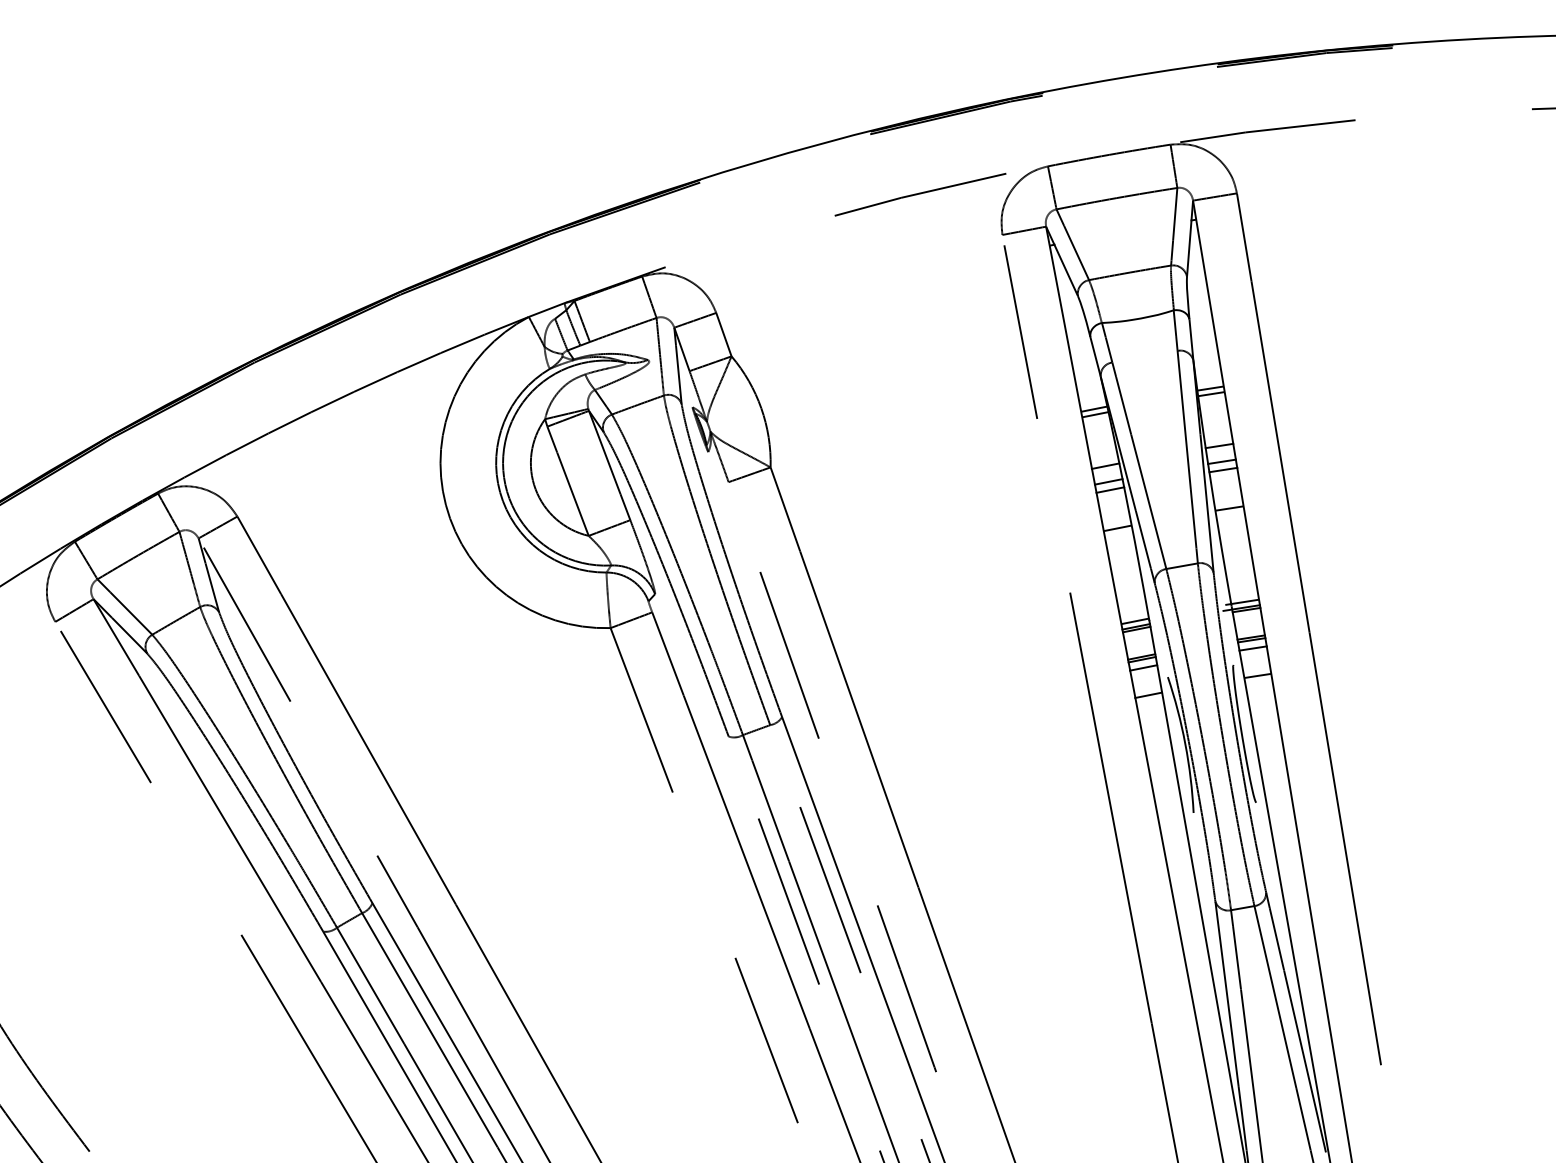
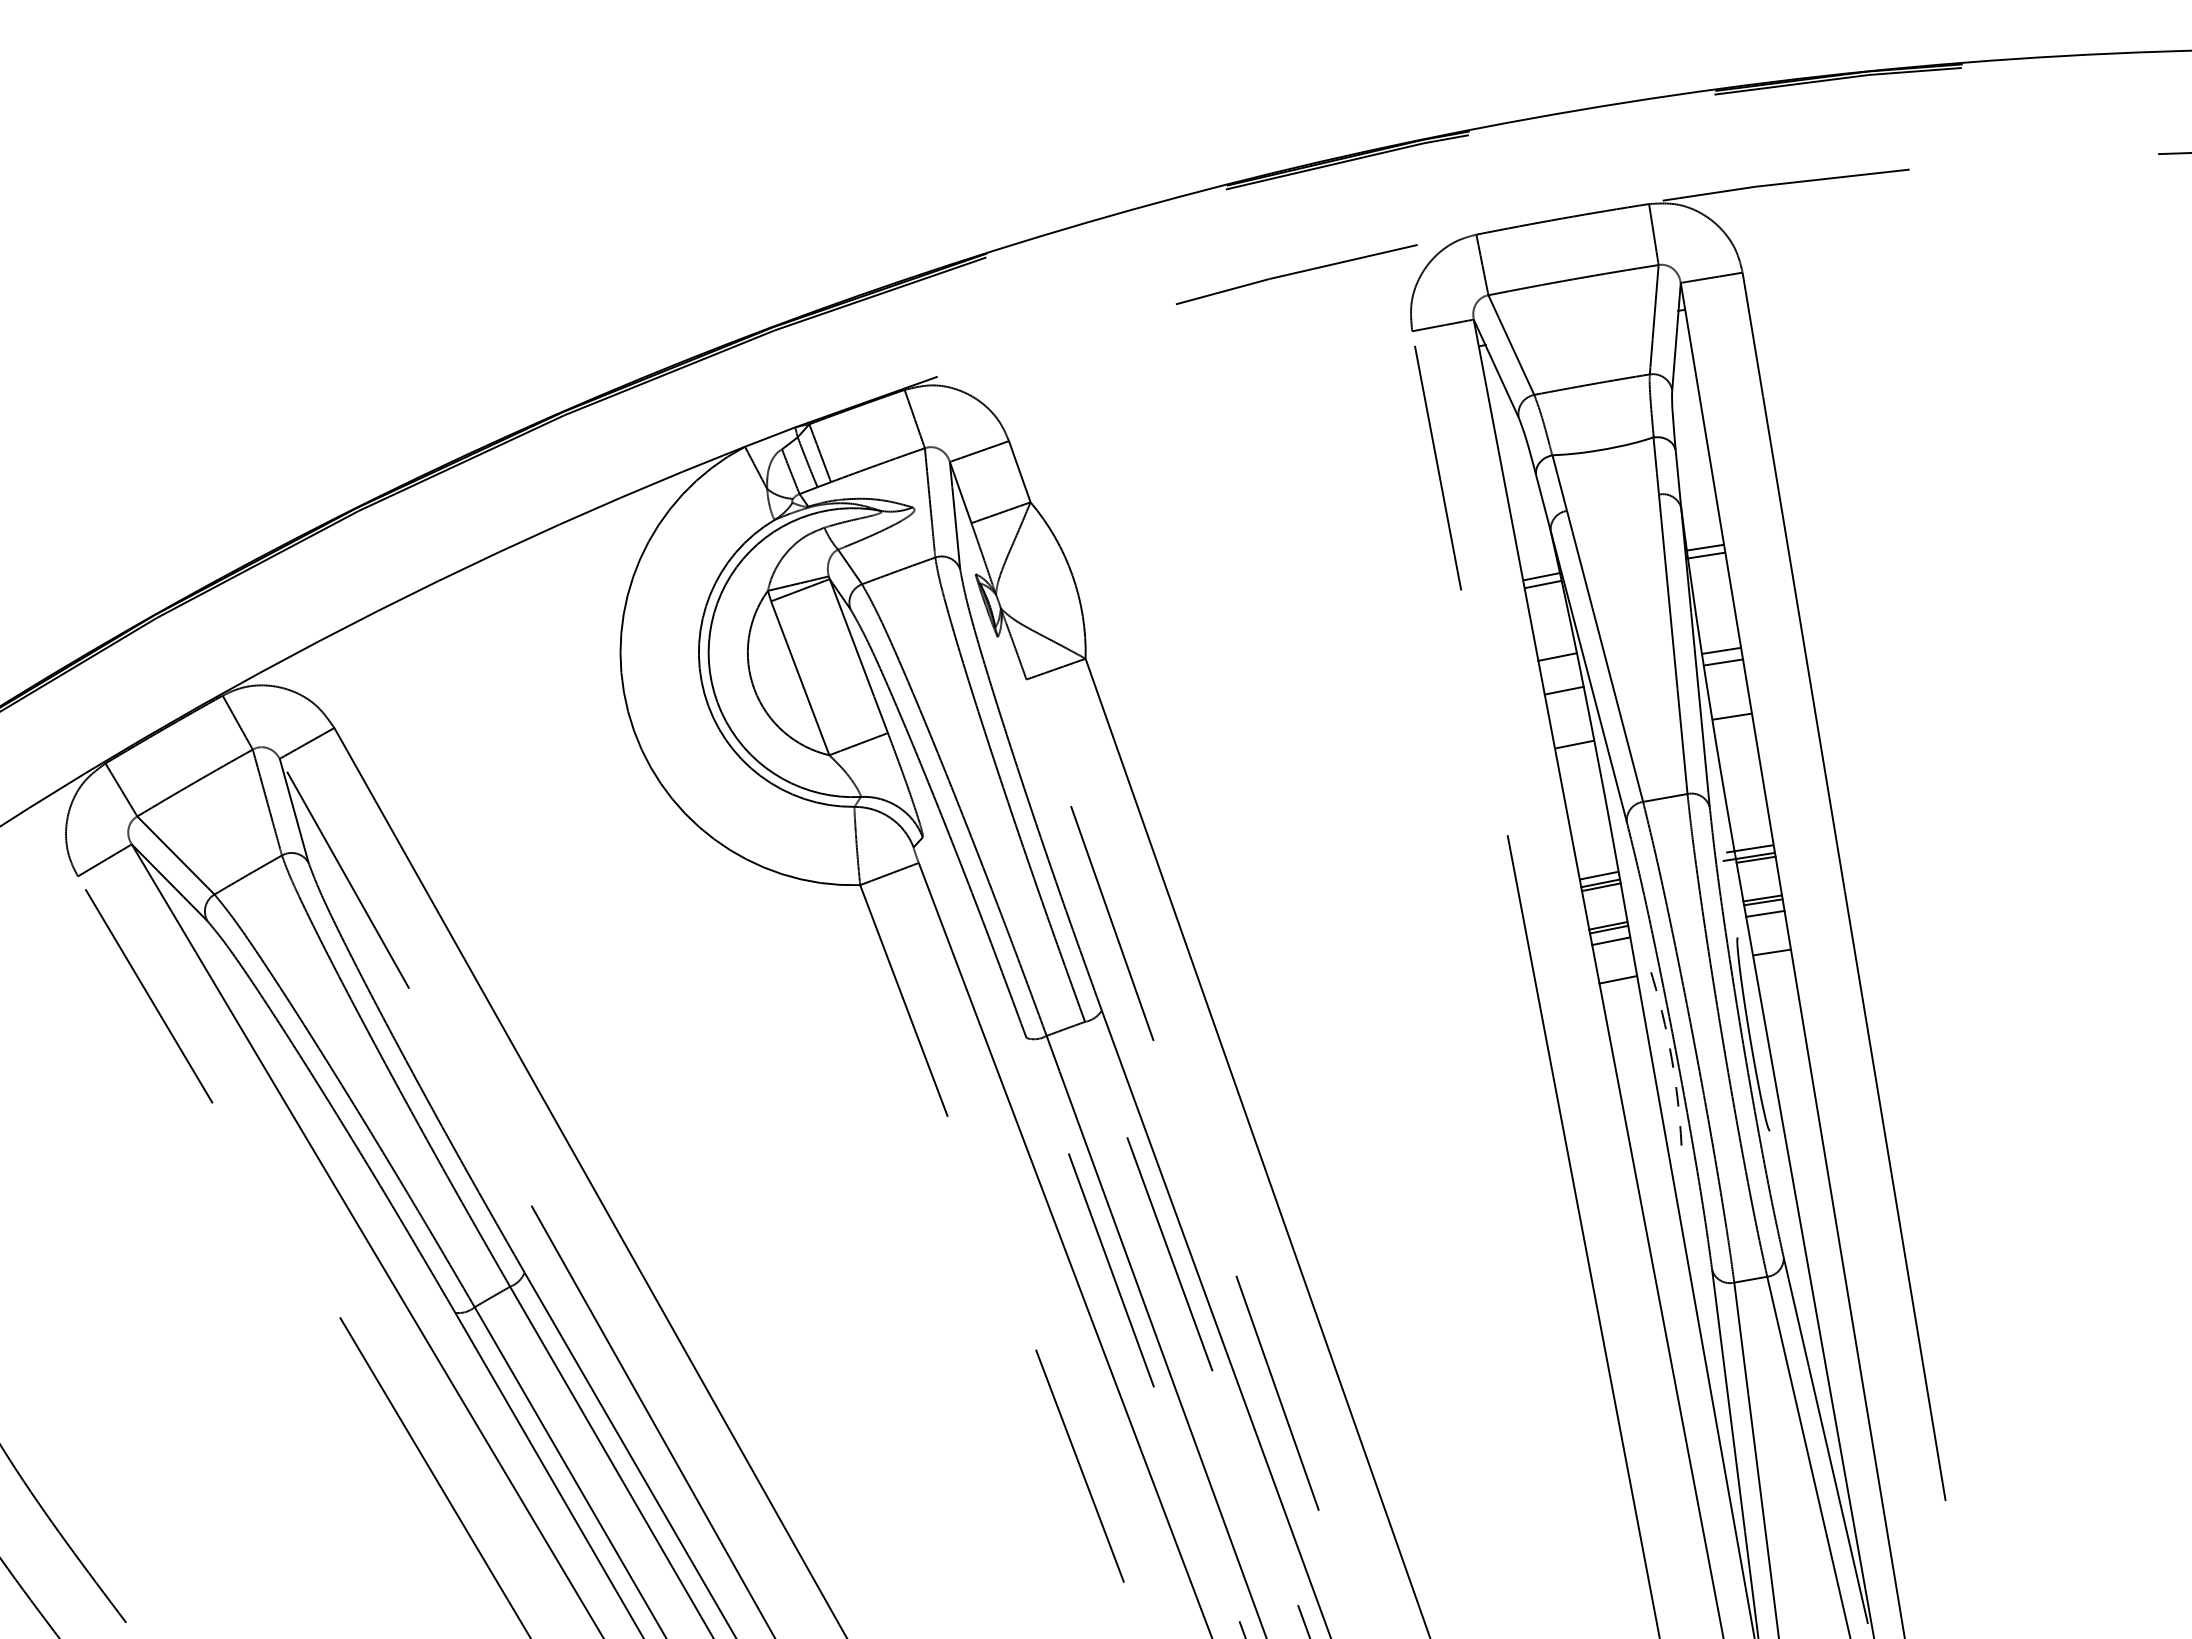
line: (1219, 445) -> (1717, 628), removed
line: (1108, 482) -> (1561, 679), removed
arc: (1185, 744) -> (1669, 1048), solid -> dashed

